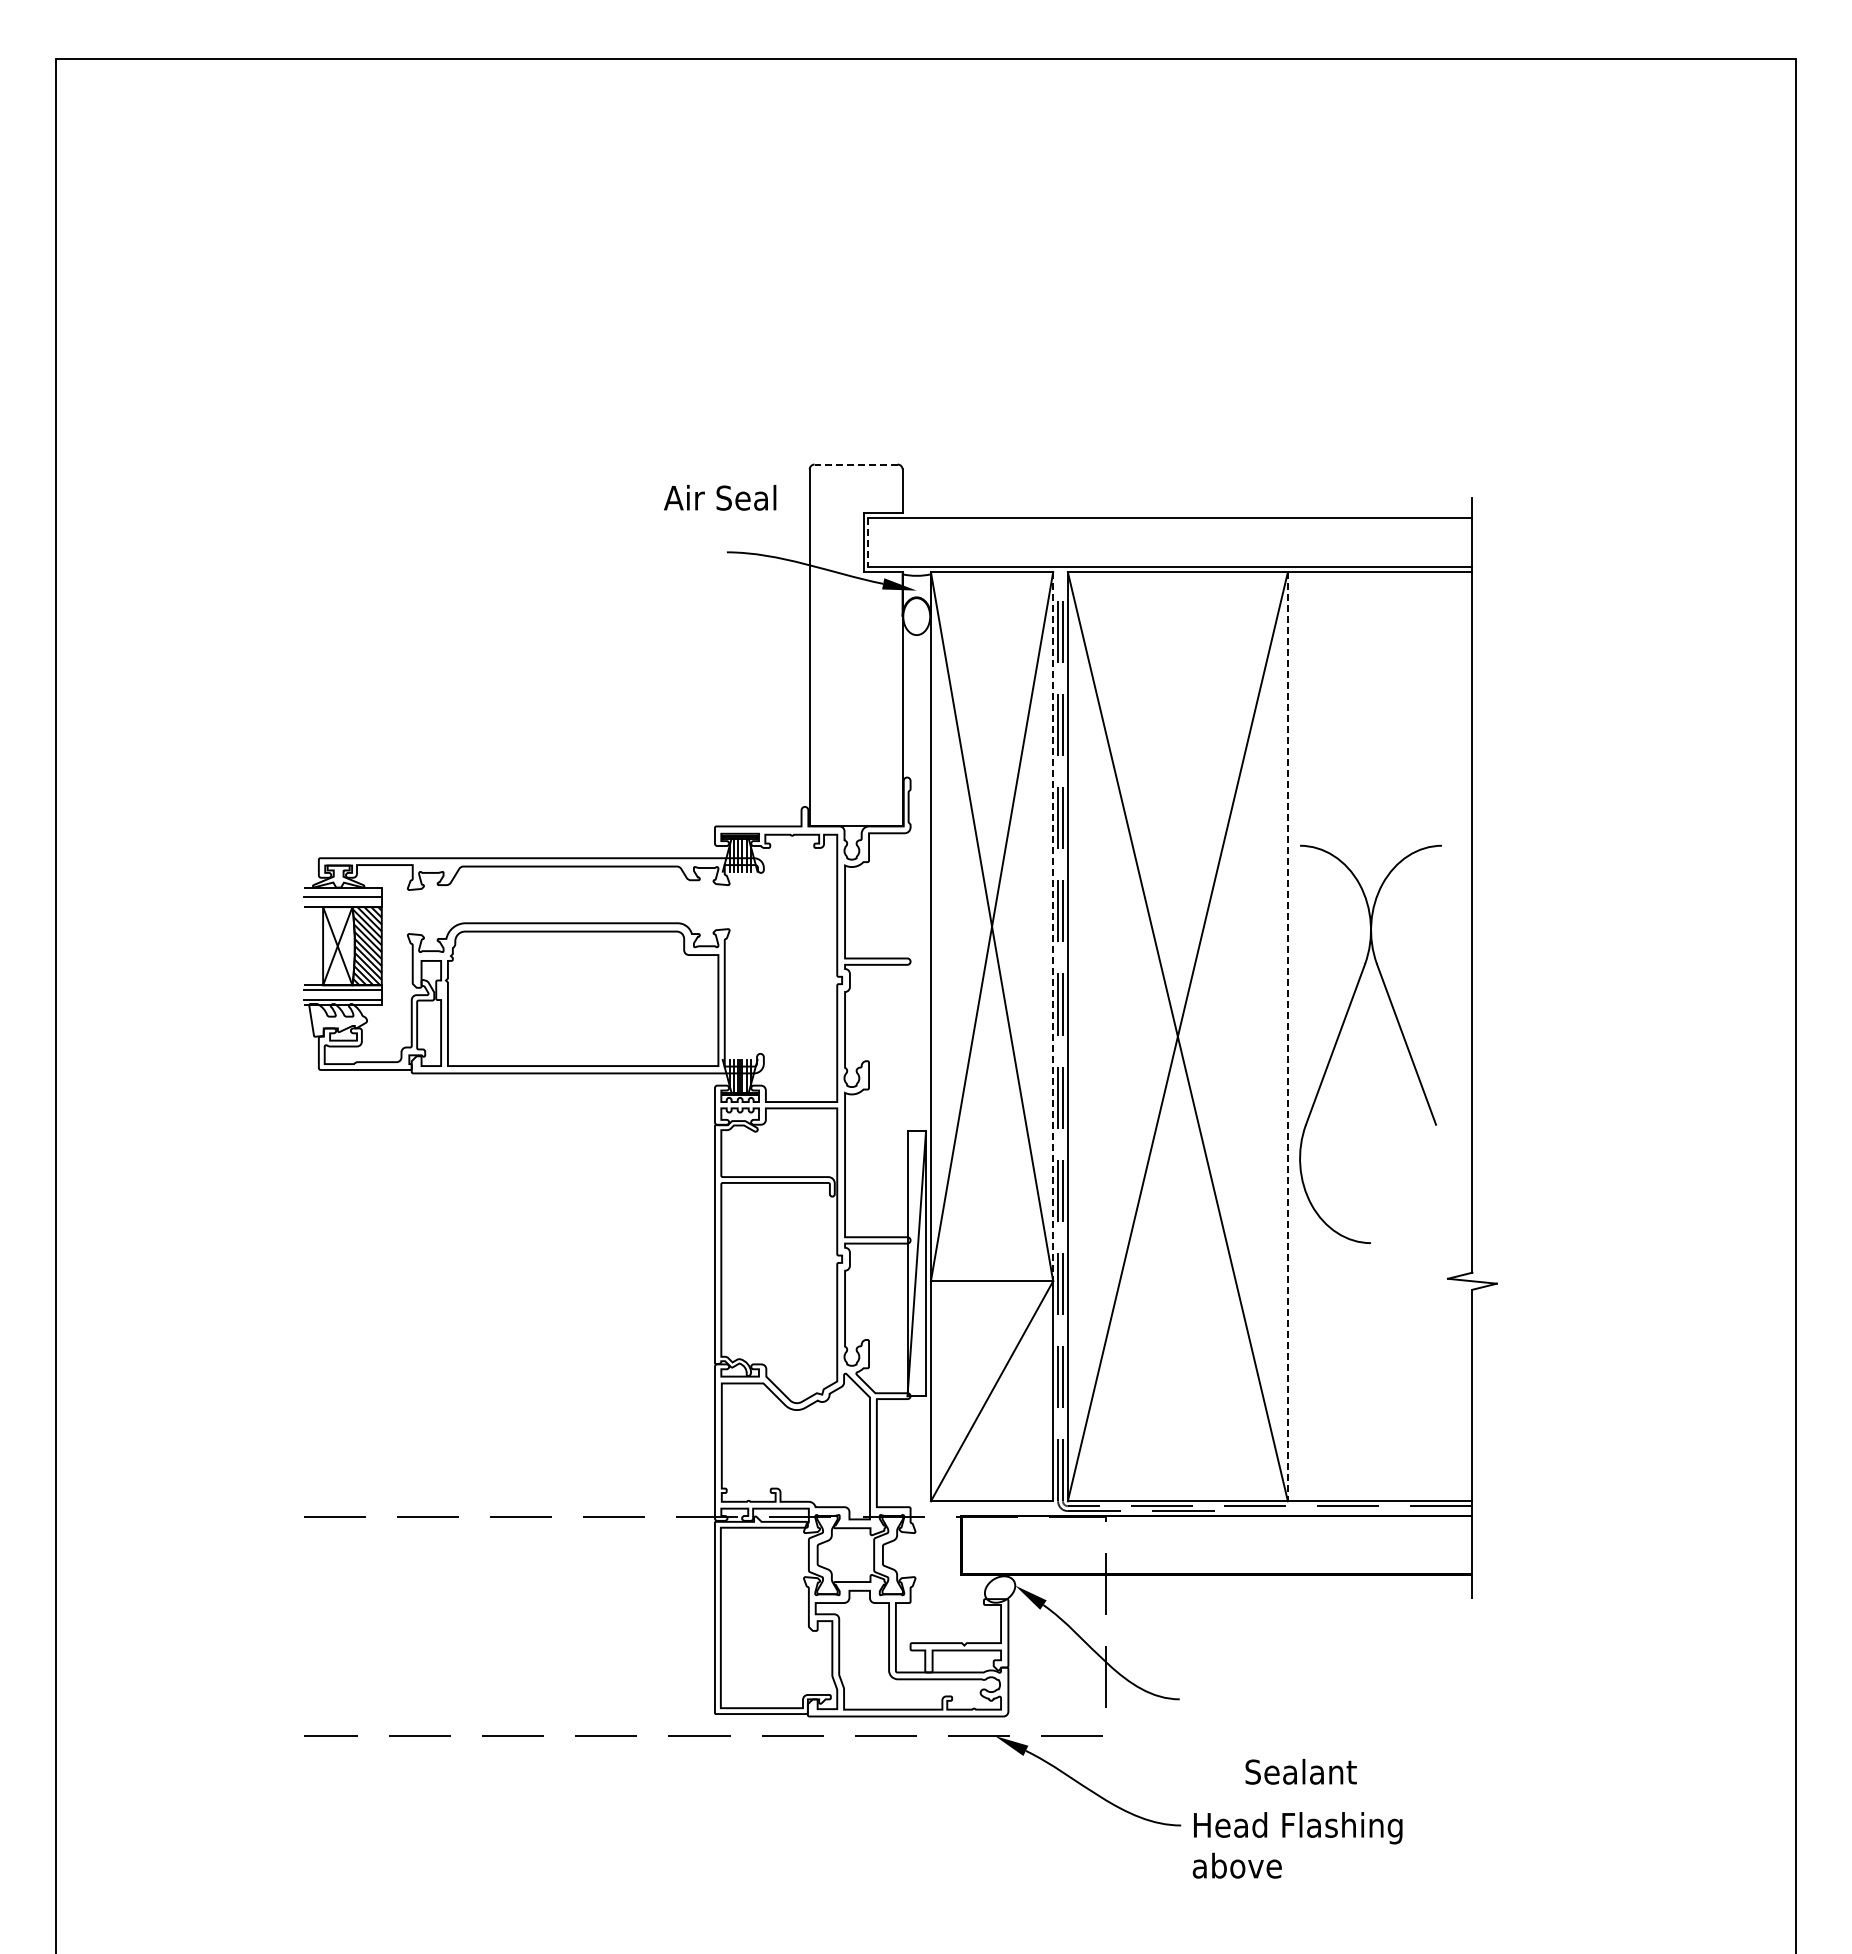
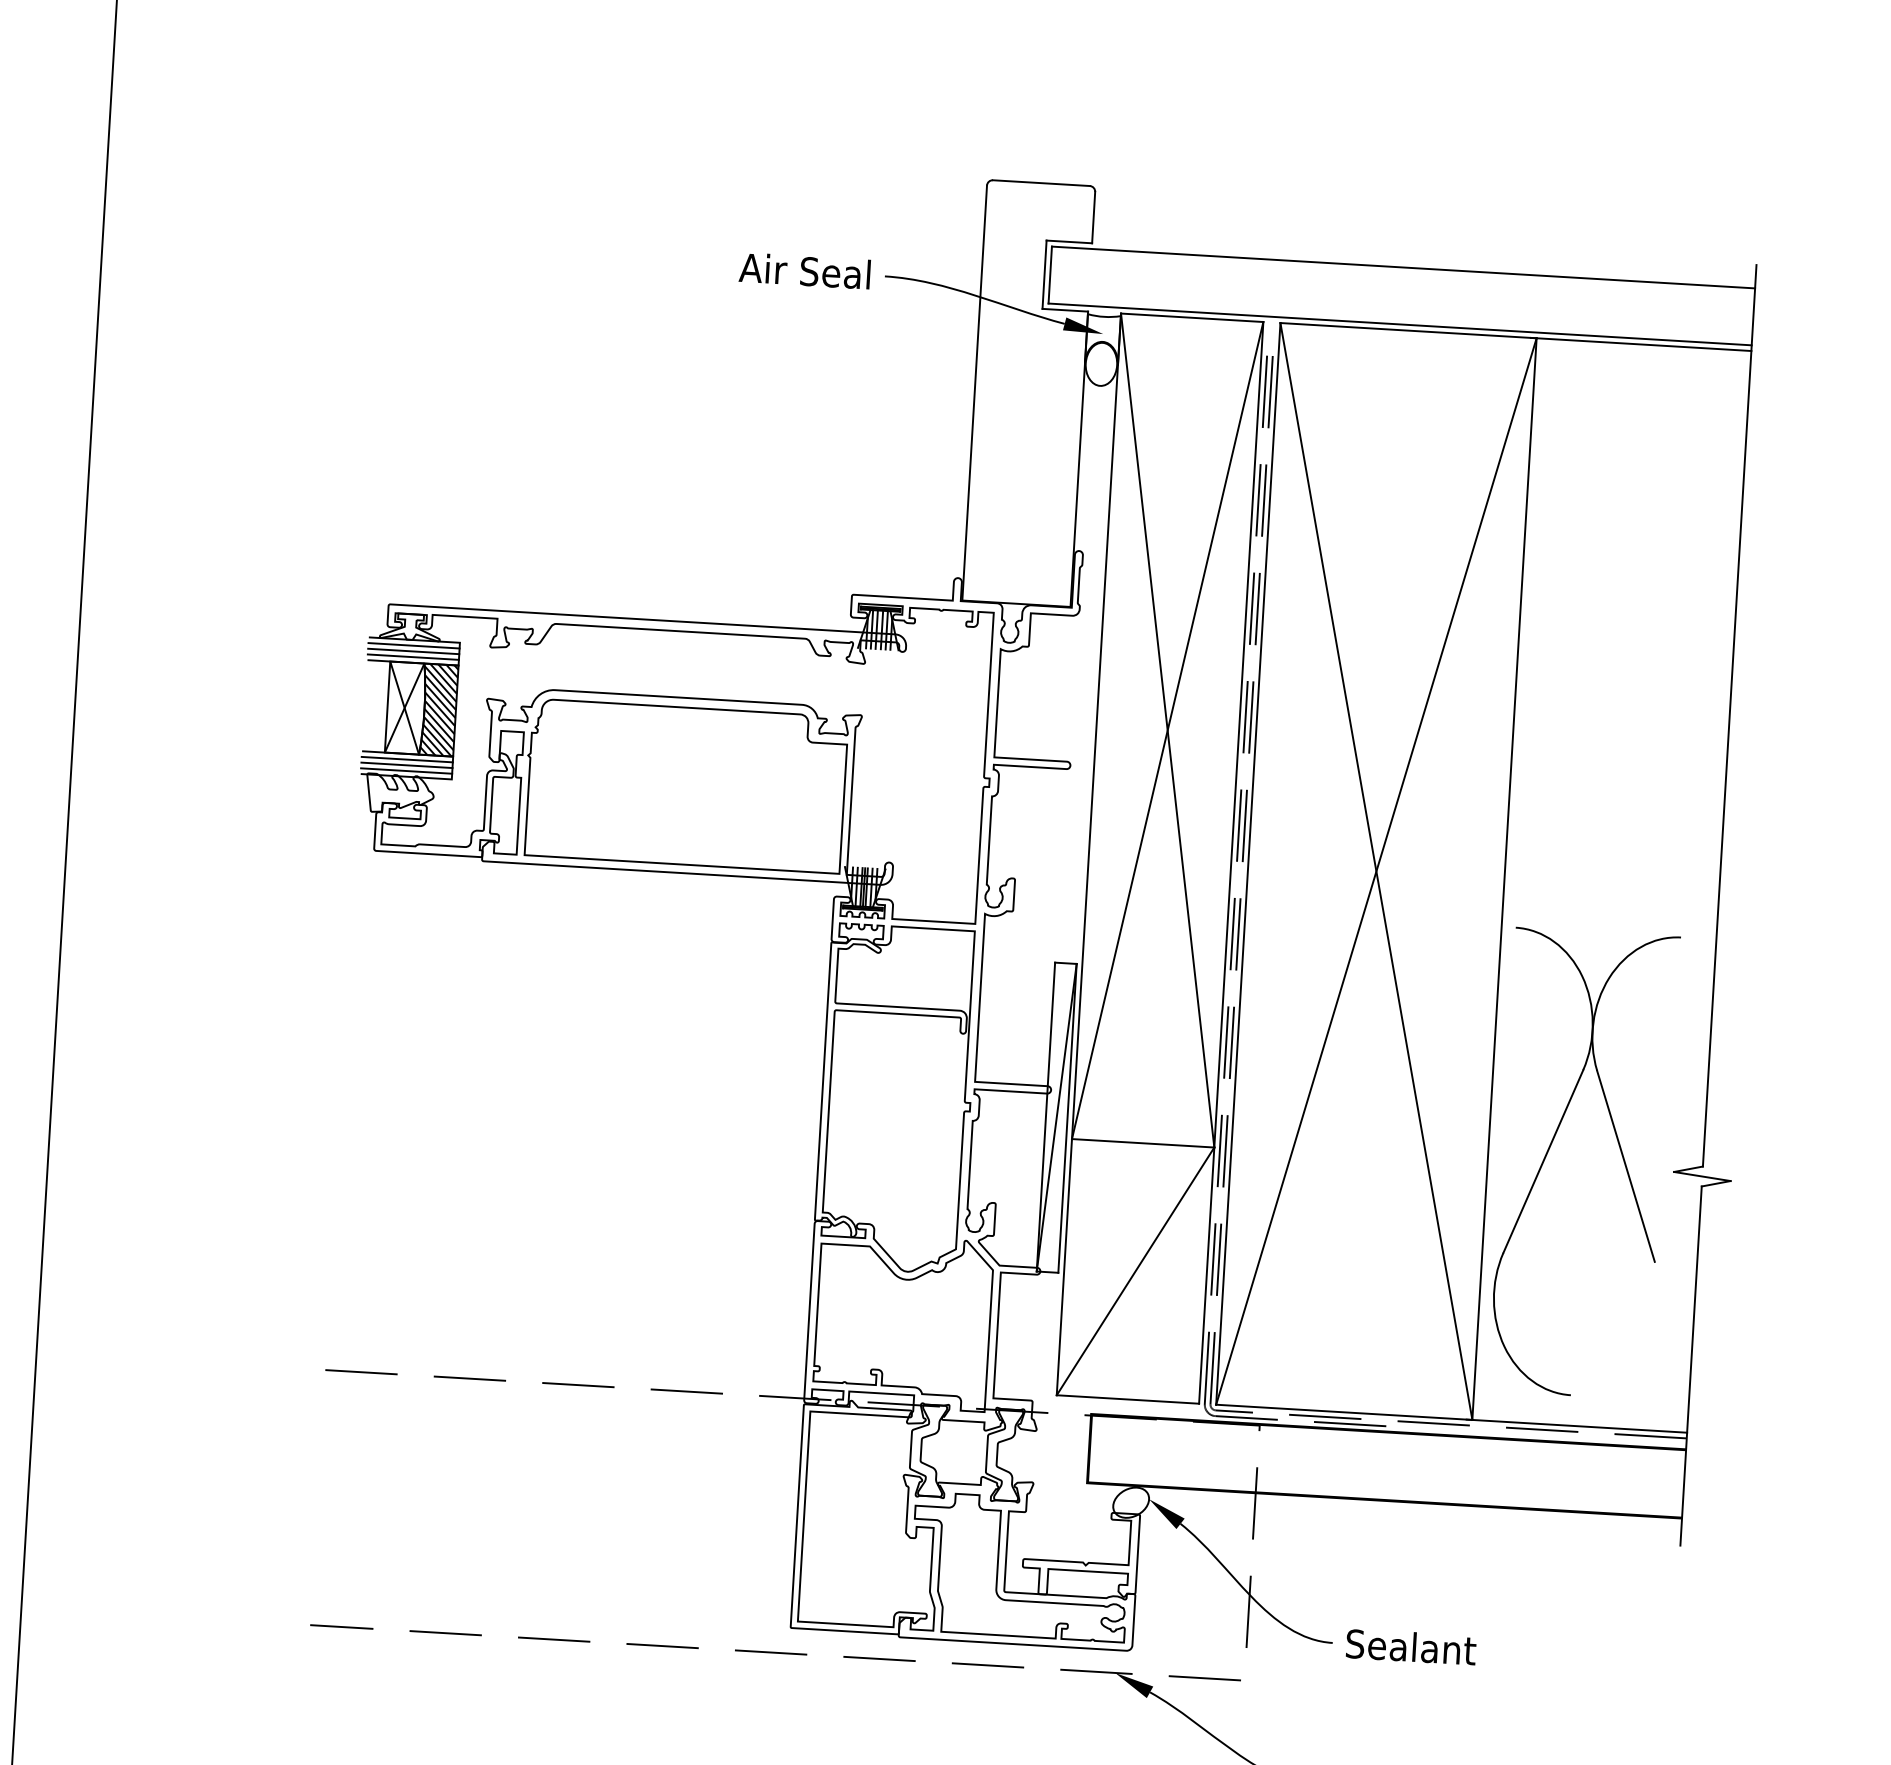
line: (856, 464) -> (1041, 183), dashed -> solid
text: (720, 497) -> (805, 270), moved
line: (868, 543) -> (1050, 275), dashed -> solid
line: (342, 892) -> (413, 645), added
line: (342, 902) -> (413, 657), added
line: (1053, 926) -> (1239, 734), dashed -> solid
line: (342, 995) -> (406, 765), added
part: (1340, 1034) -> (1549, 1150), moved
line: (1287, 1036) -> (1504, 878), dashed -> solid
text: (1300, 1771) -> (1410, 1646), moved

